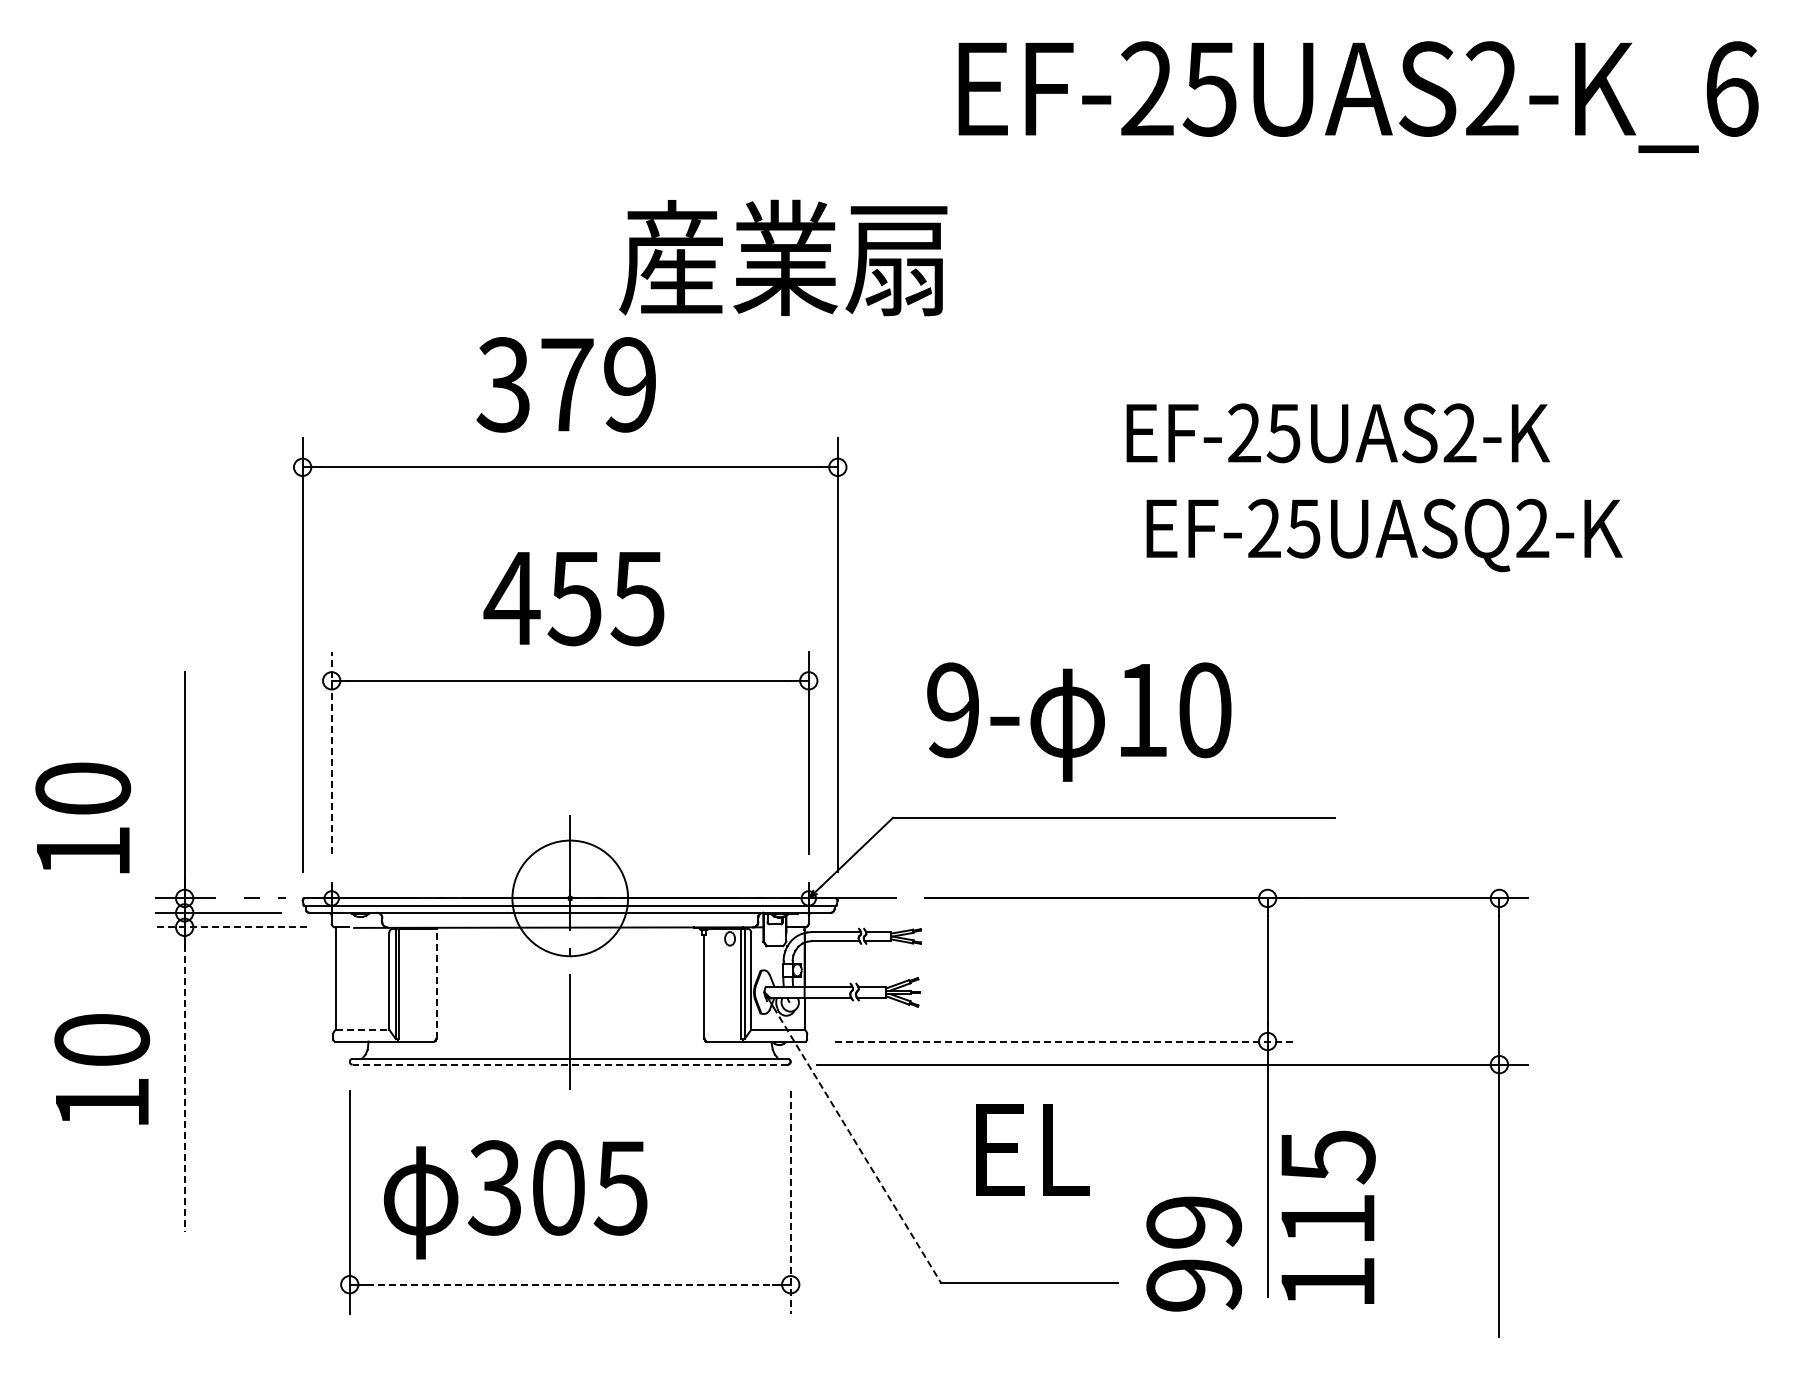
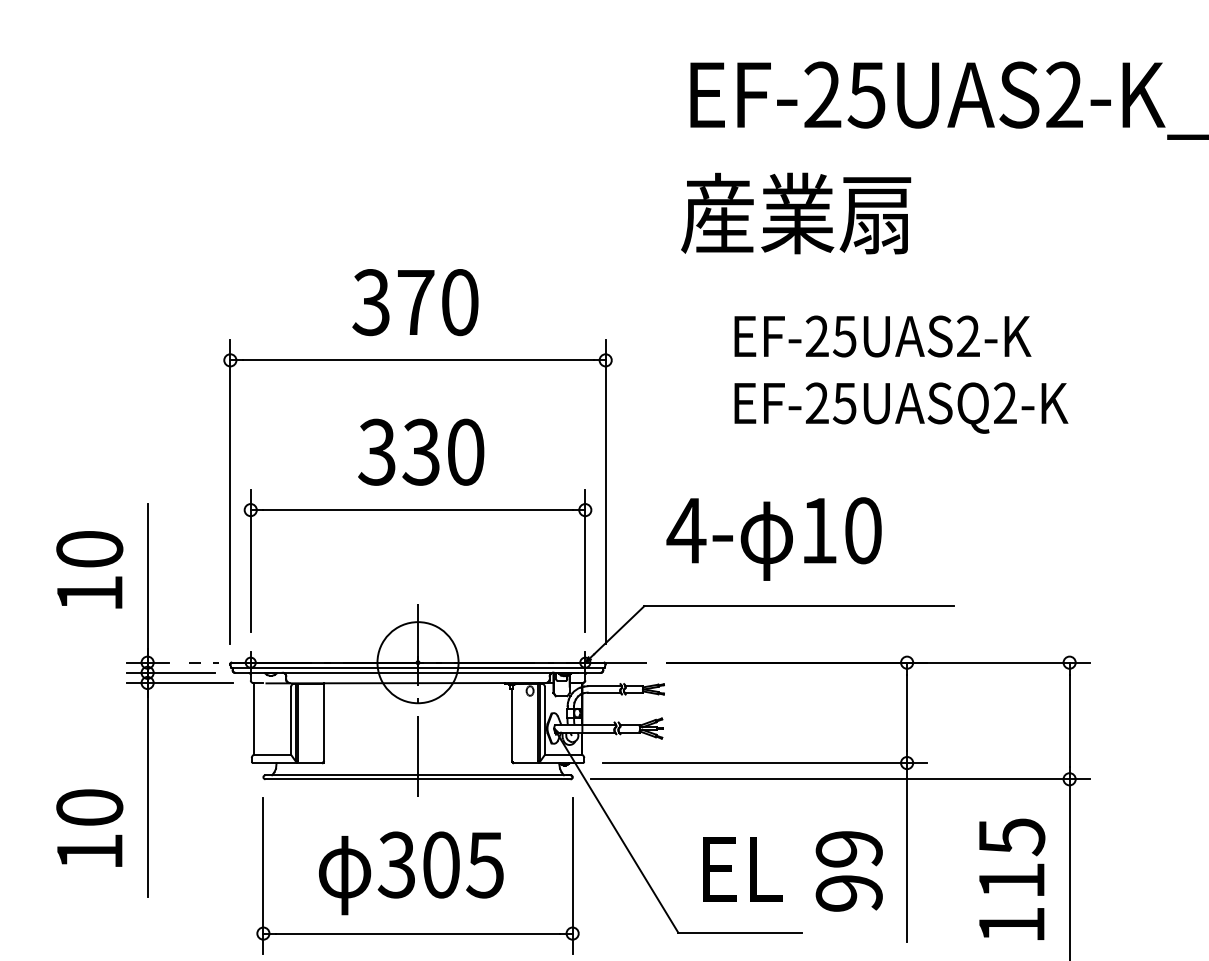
text: (783, 257) -> (796, 213), moved
text: (630, 384) -> (460, 302), 379 -> 370
text: (1337, 433) -> (882, 336), moved
text: (1384, 535) -> (901, 408), moved
text: (573, 598) -> (420, 452), 455 -> 330
text: (952, 710) -> (686, 530), 9- -> 4-
line: (331, 752) -> (250, 560), dashed -> solid
text: (83, 817) -> (89, 569), moved
line: (230, 927) -> (179, 683), dashed -> solid
line: (436, 983) -> (324, 722), dashed -> solid
line: (362, 1029) -> (272, 754), dashed -> solid
line: (1065, 1041) -> (765, 763), dashed -> solid
line: (570, 1064) -> (418, 779), dashed -> solid
text: (102, 1069) -> (89, 828), moved
line: (184, 1088) -> (147, 796), dashed -> solid
line: (857, 1145) -> (619, 835), dashed -> solid
text: (1032, 1149) -> (742, 869), moved
text: (515, 1199) -> (411, 873), moved
line: (790, 1202) -> (572, 875), dashed -> solid
text: (1328, 1216) -> (1012, 878), moved
text: (1194, 1253) -> (849, 871), moved
line: (570, 1284) -> (418, 933), dashed -> solid

